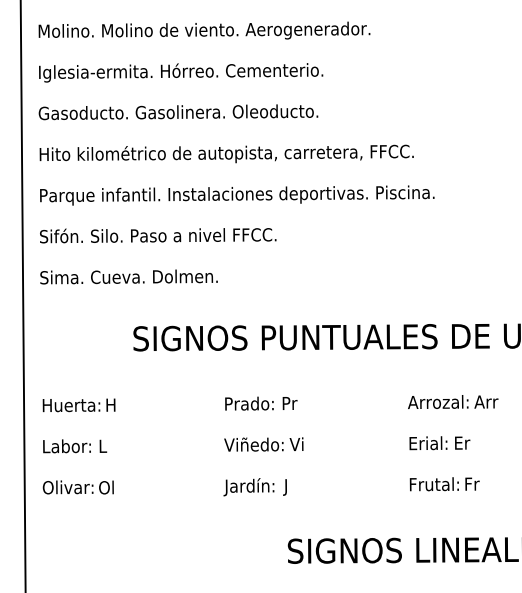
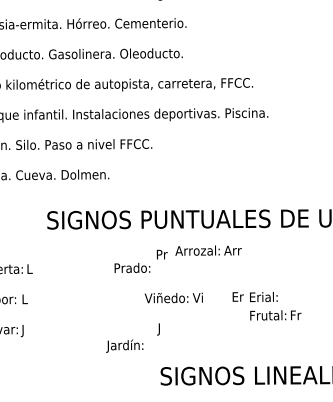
text: (453, 401) -> (208, 250), moved
text: (289, 403) -> (161, 254), moved
text: (111, 404) -> (31, 268), H -> L
text: (462, 442) -> (238, 296), moved
text: (263, 444) -> (173, 297), moved
text: (444, 484) -> (275, 315), moved
text: (248, 487) -> (124, 346), moved
text: (105, 488) -> (26, 330), Ol -> J

